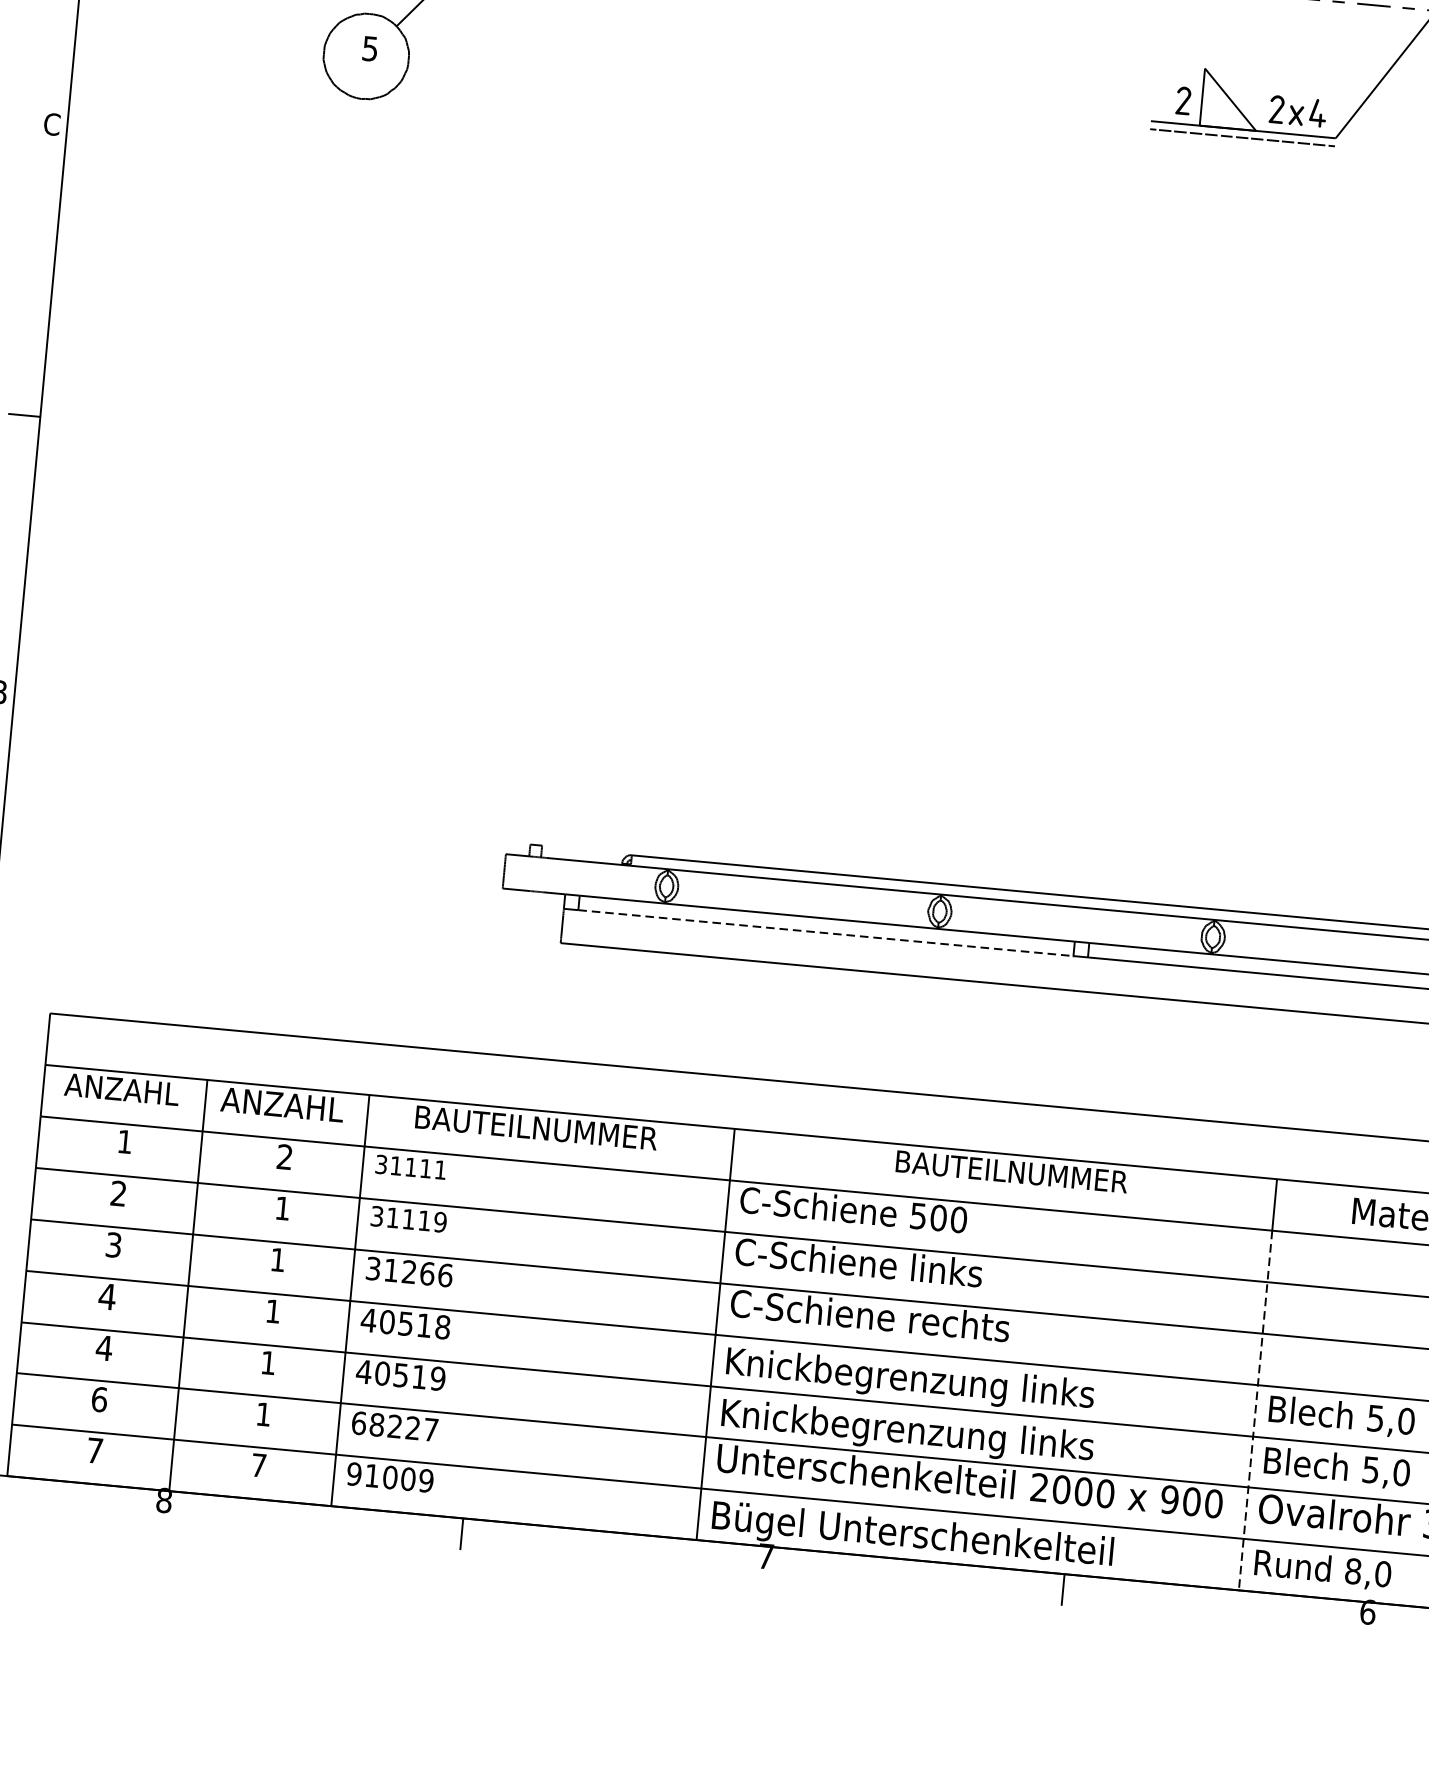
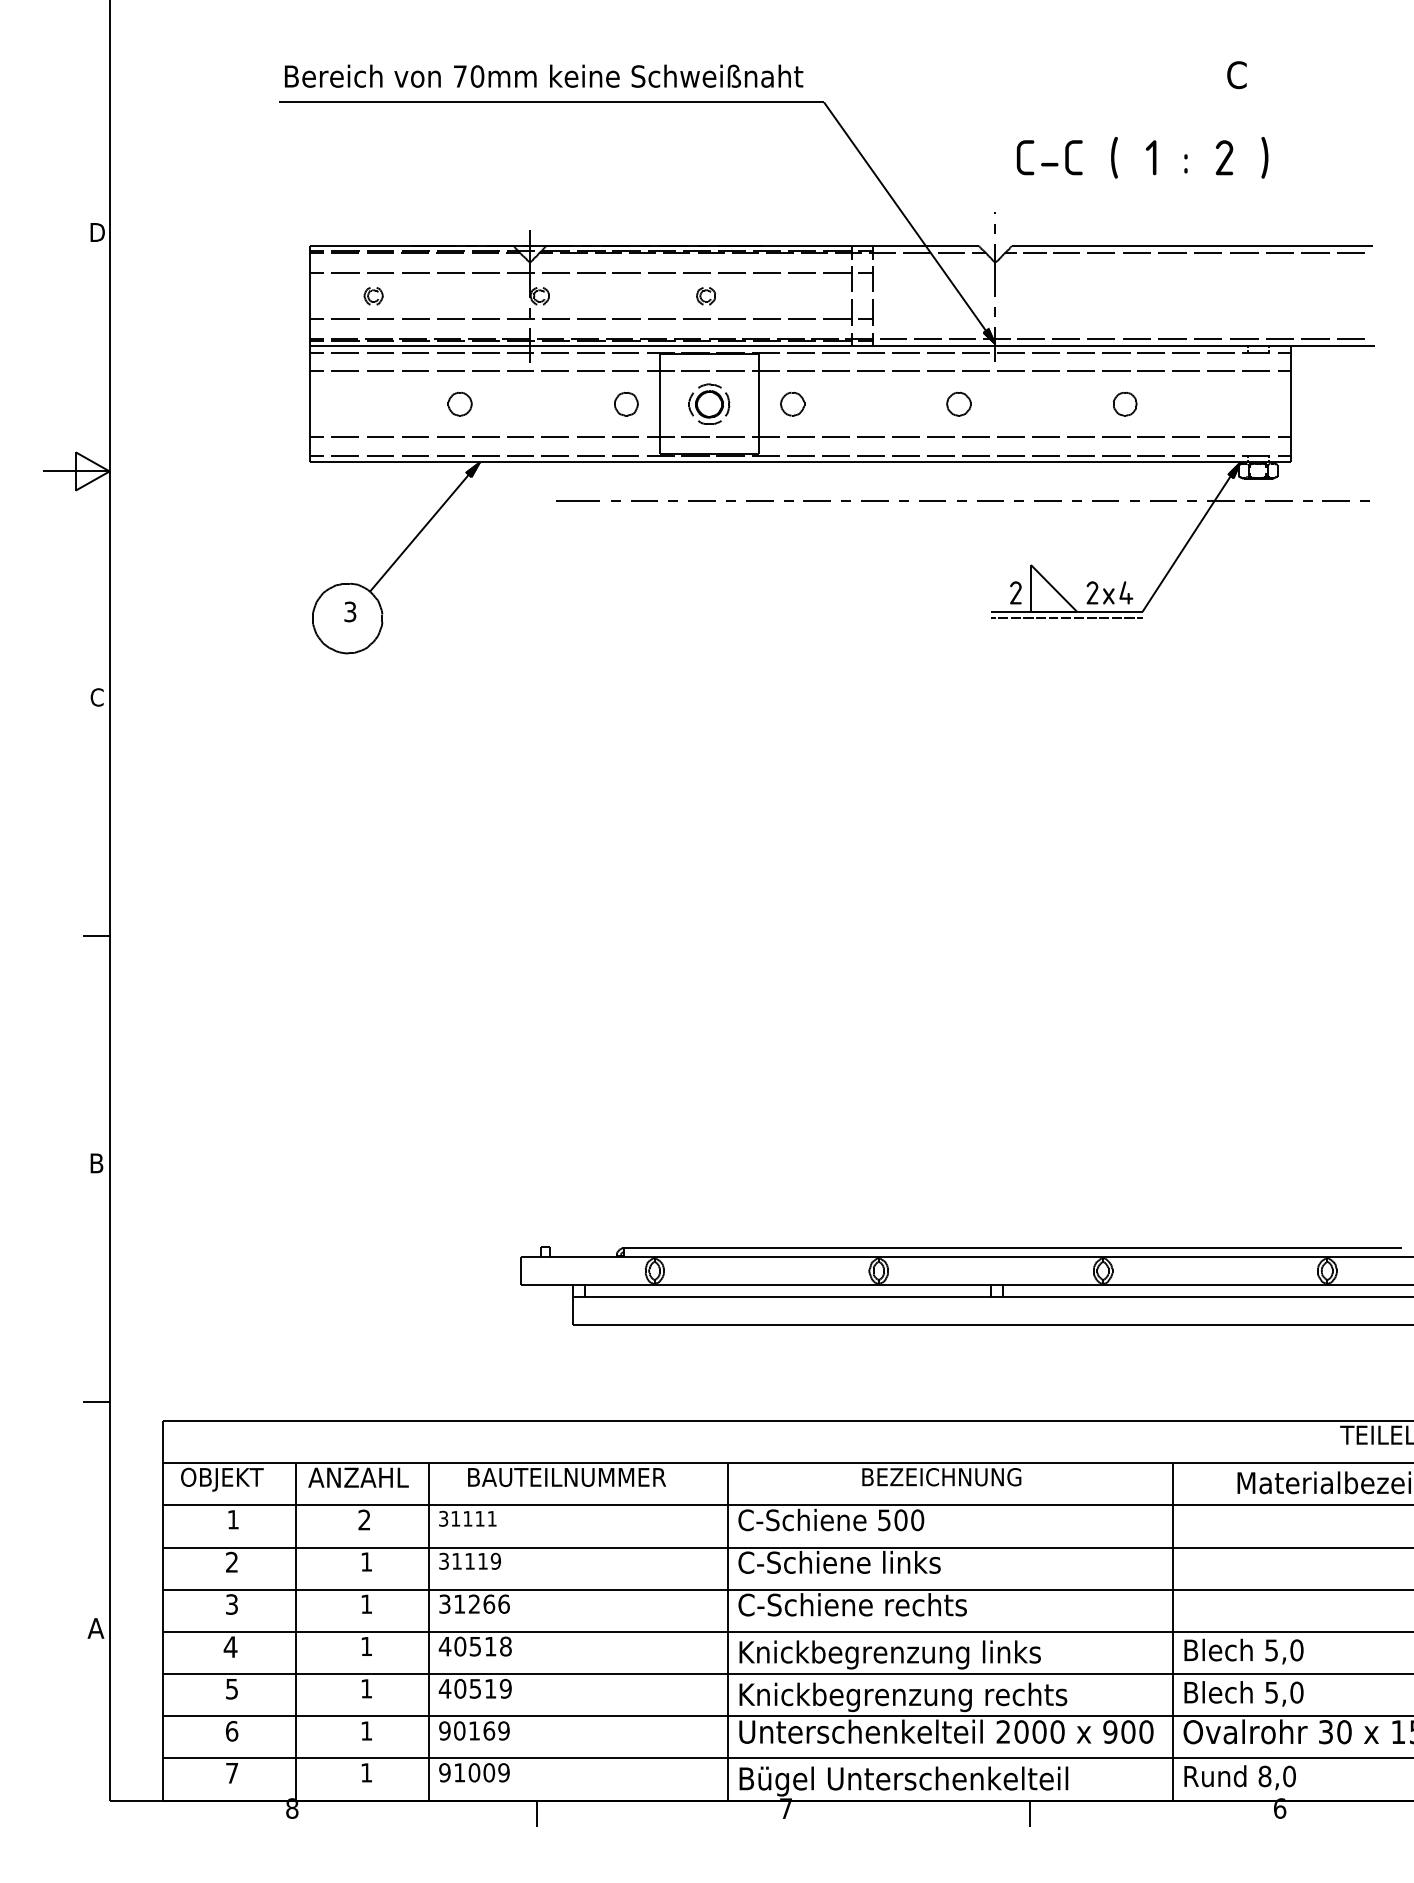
text: (370, 48) -> (350, 611), 5 -> 3
line: (826, 932) -> (788, 1296), dashed -> solid
text: (121, 1092) -> (226, 1479), ANZAHL -> OBJEKT
text: (1019, 1172) -> (963, 1477), BAUTEILNUMMER -> BEZEICHNUNG
text: (103, 1348) -> (231, 1689), 4 -> 5
line: (1255, 1411) -> (1173, 1653), dashed -> solid
text: (395, 1426) -> (474, 1730), 68227 -> 90169
text: (1071, 1444) -> (1026, 1694), Knickbegrenzung links -> Knickbegrenzung rechts
text: (258, 1464) -> (366, 1772), 7 -> 1

